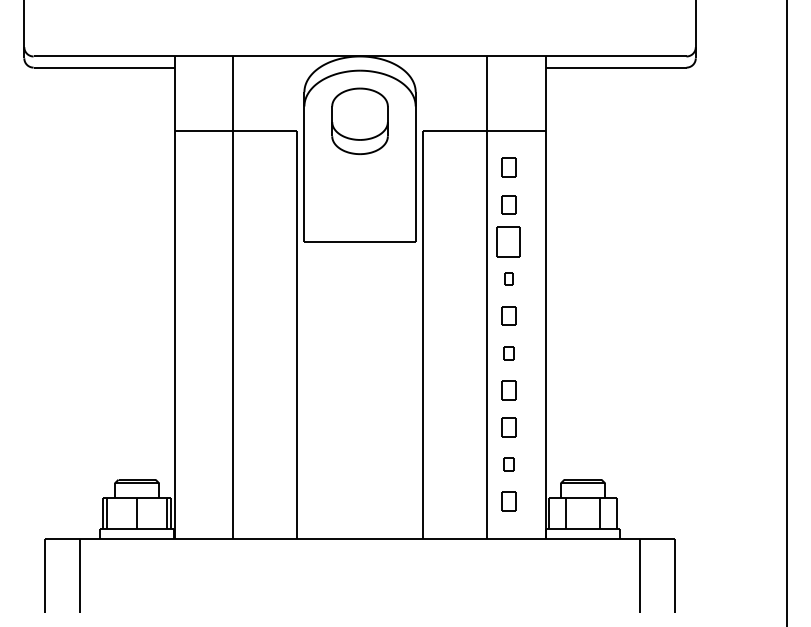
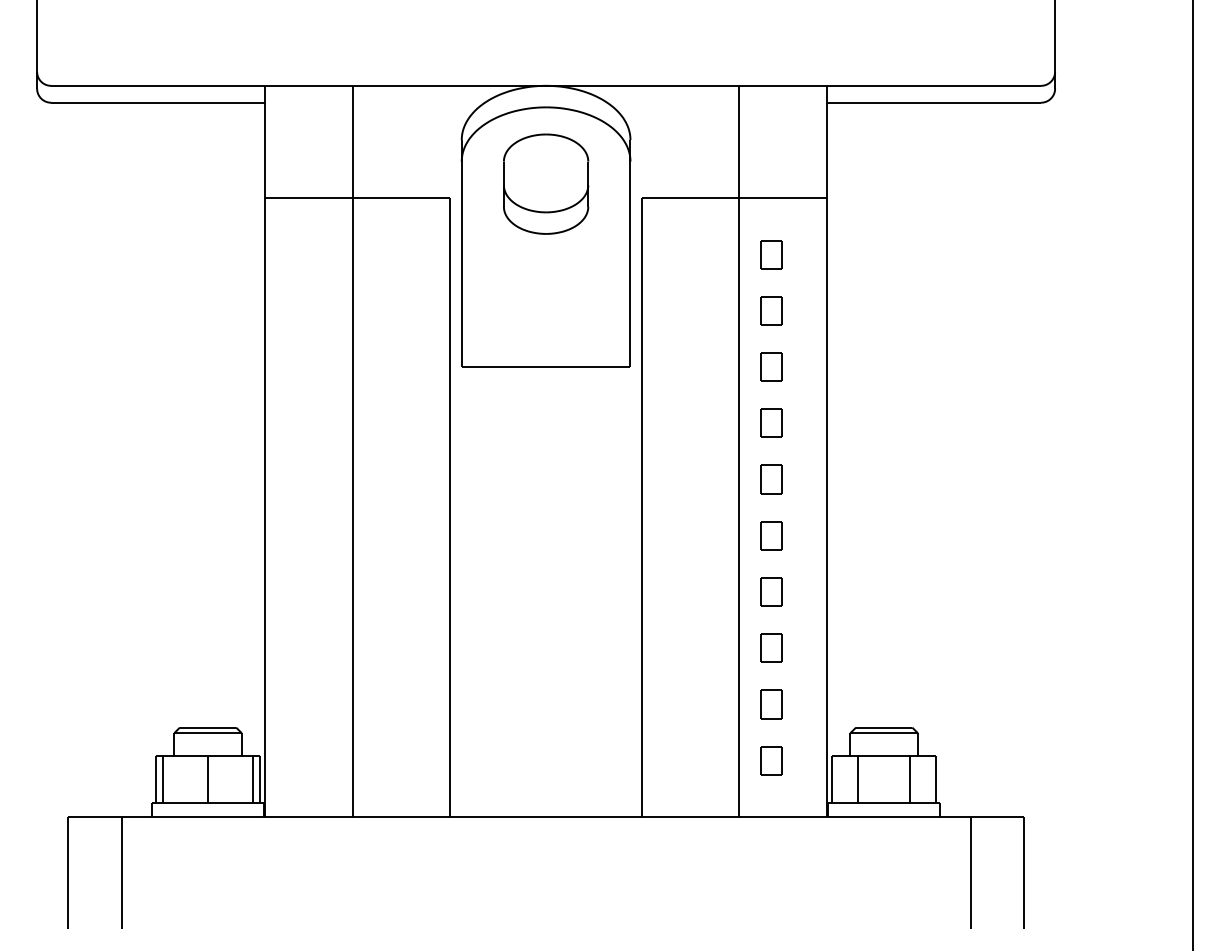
part: (508, 241) -> (771, 366), size x0.62
part: (508, 278) -> (771, 422), size x1.67
part: (508, 353) -> (771, 536), size x1.43
part: (508, 464) -> (771, 704), size x1.43

